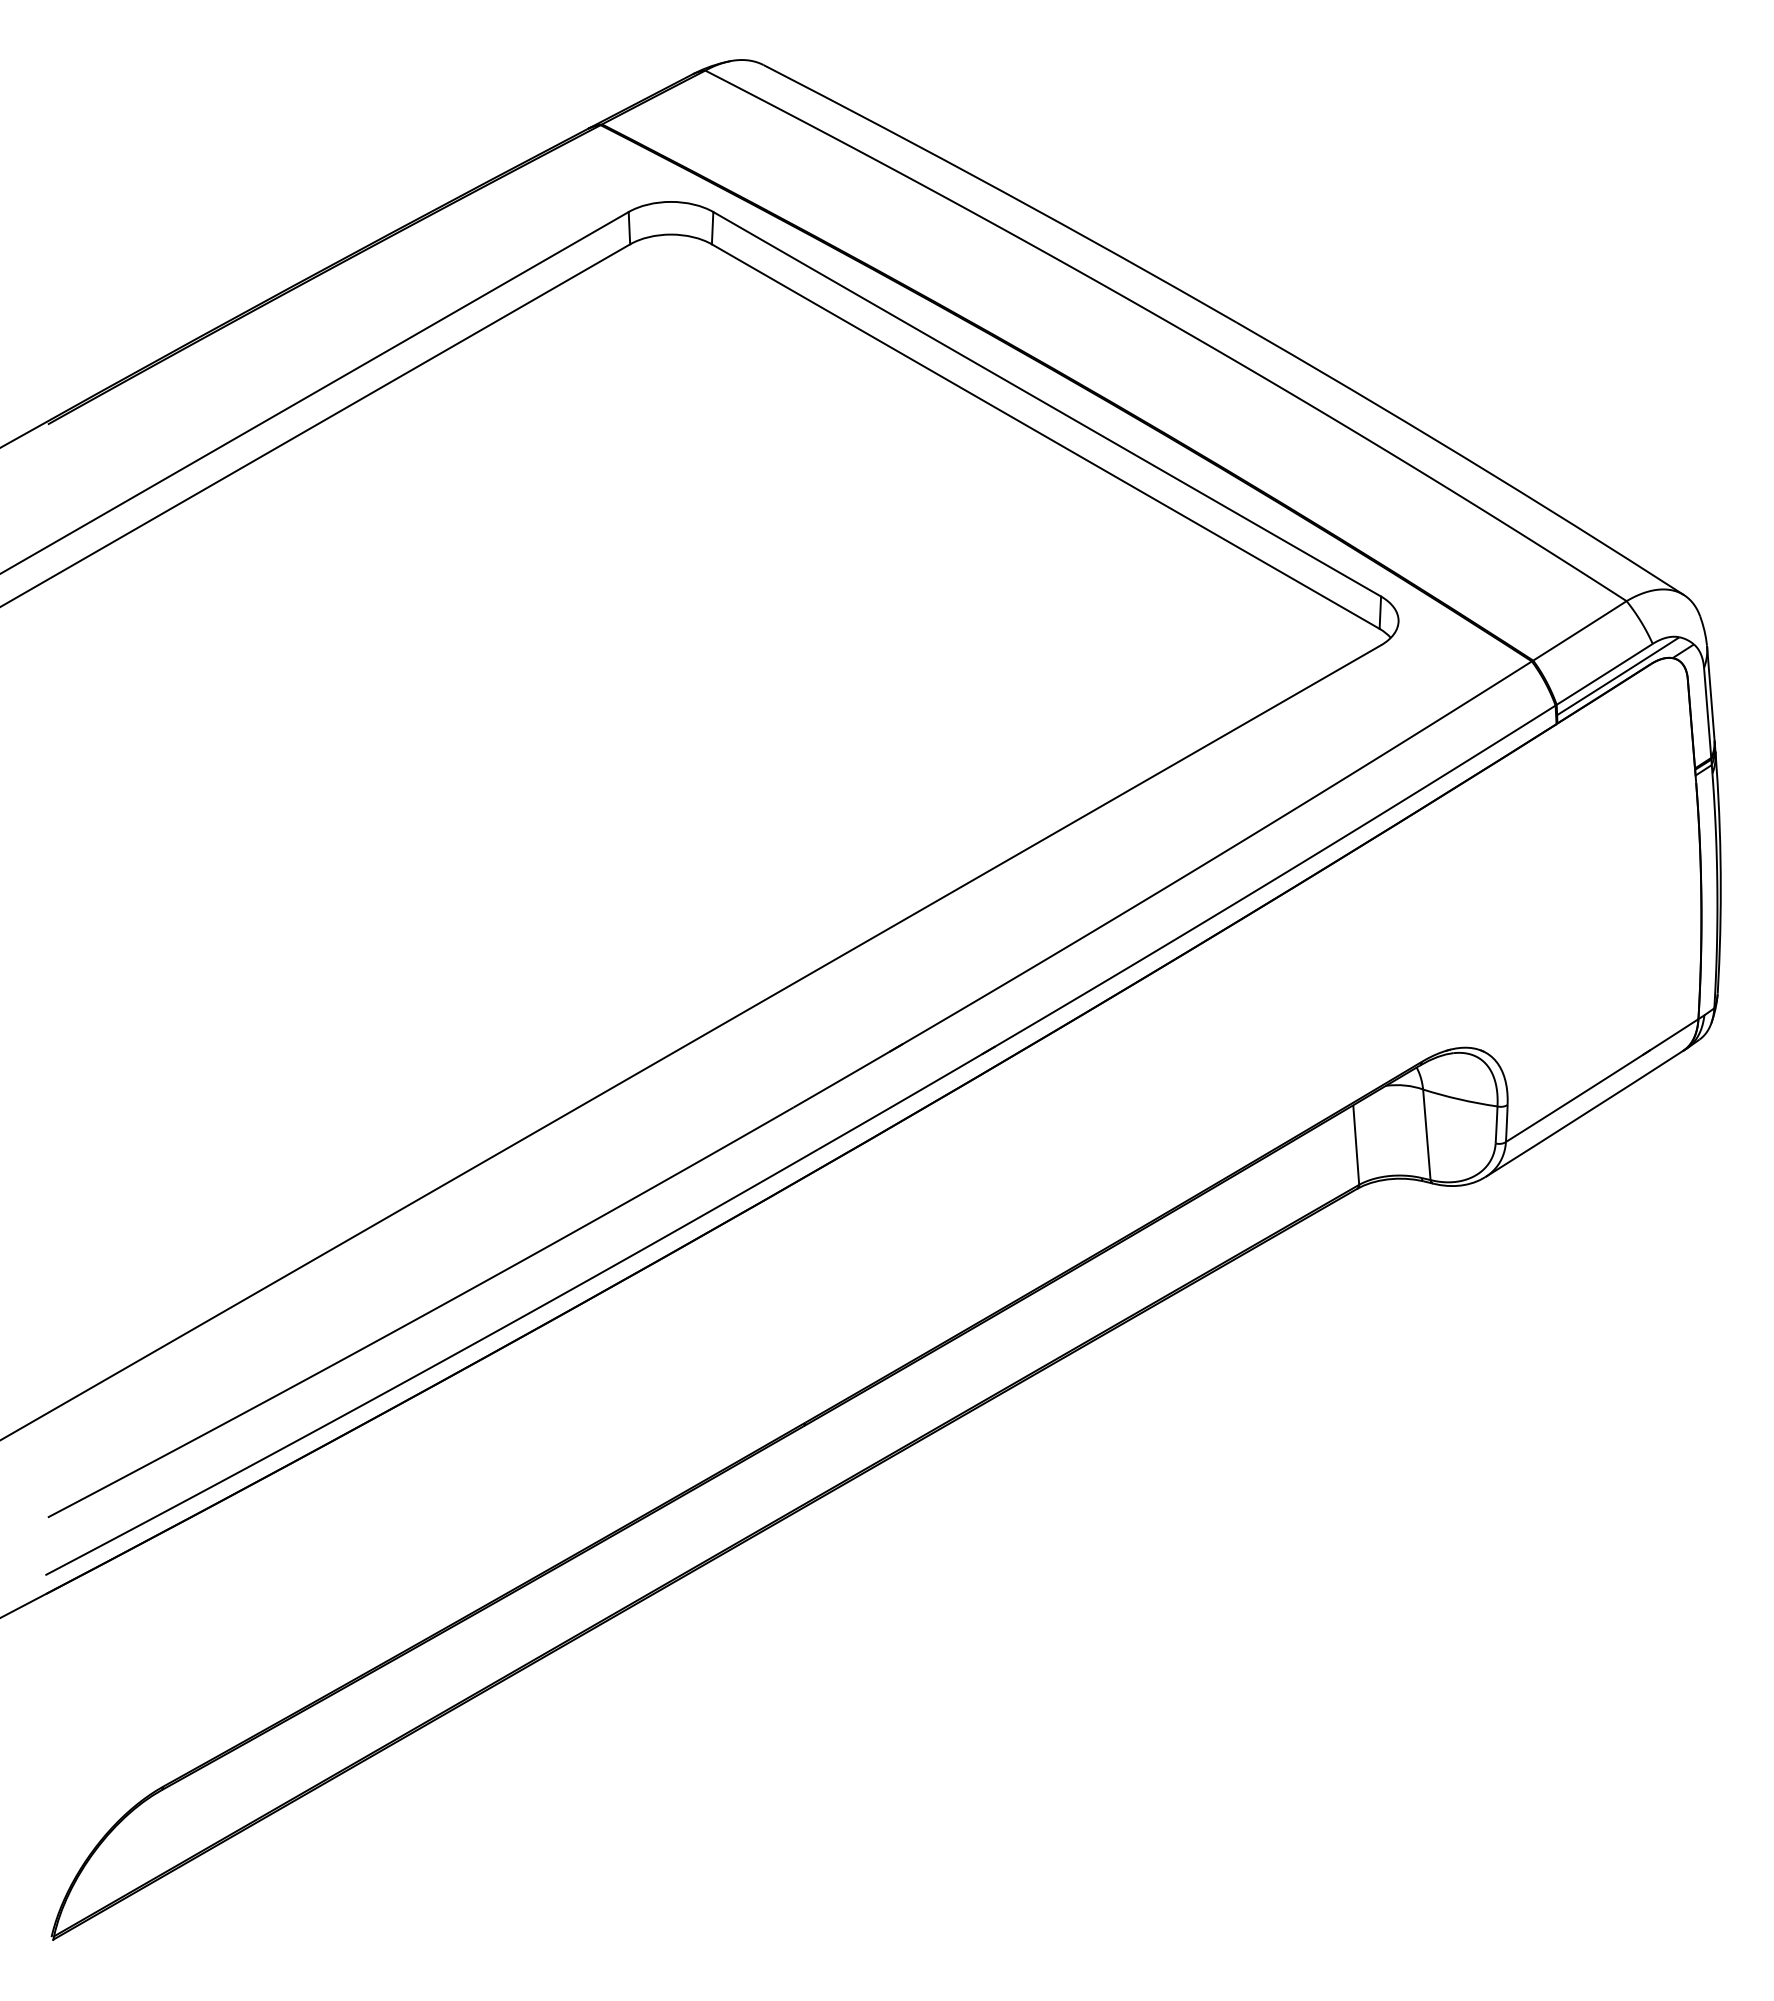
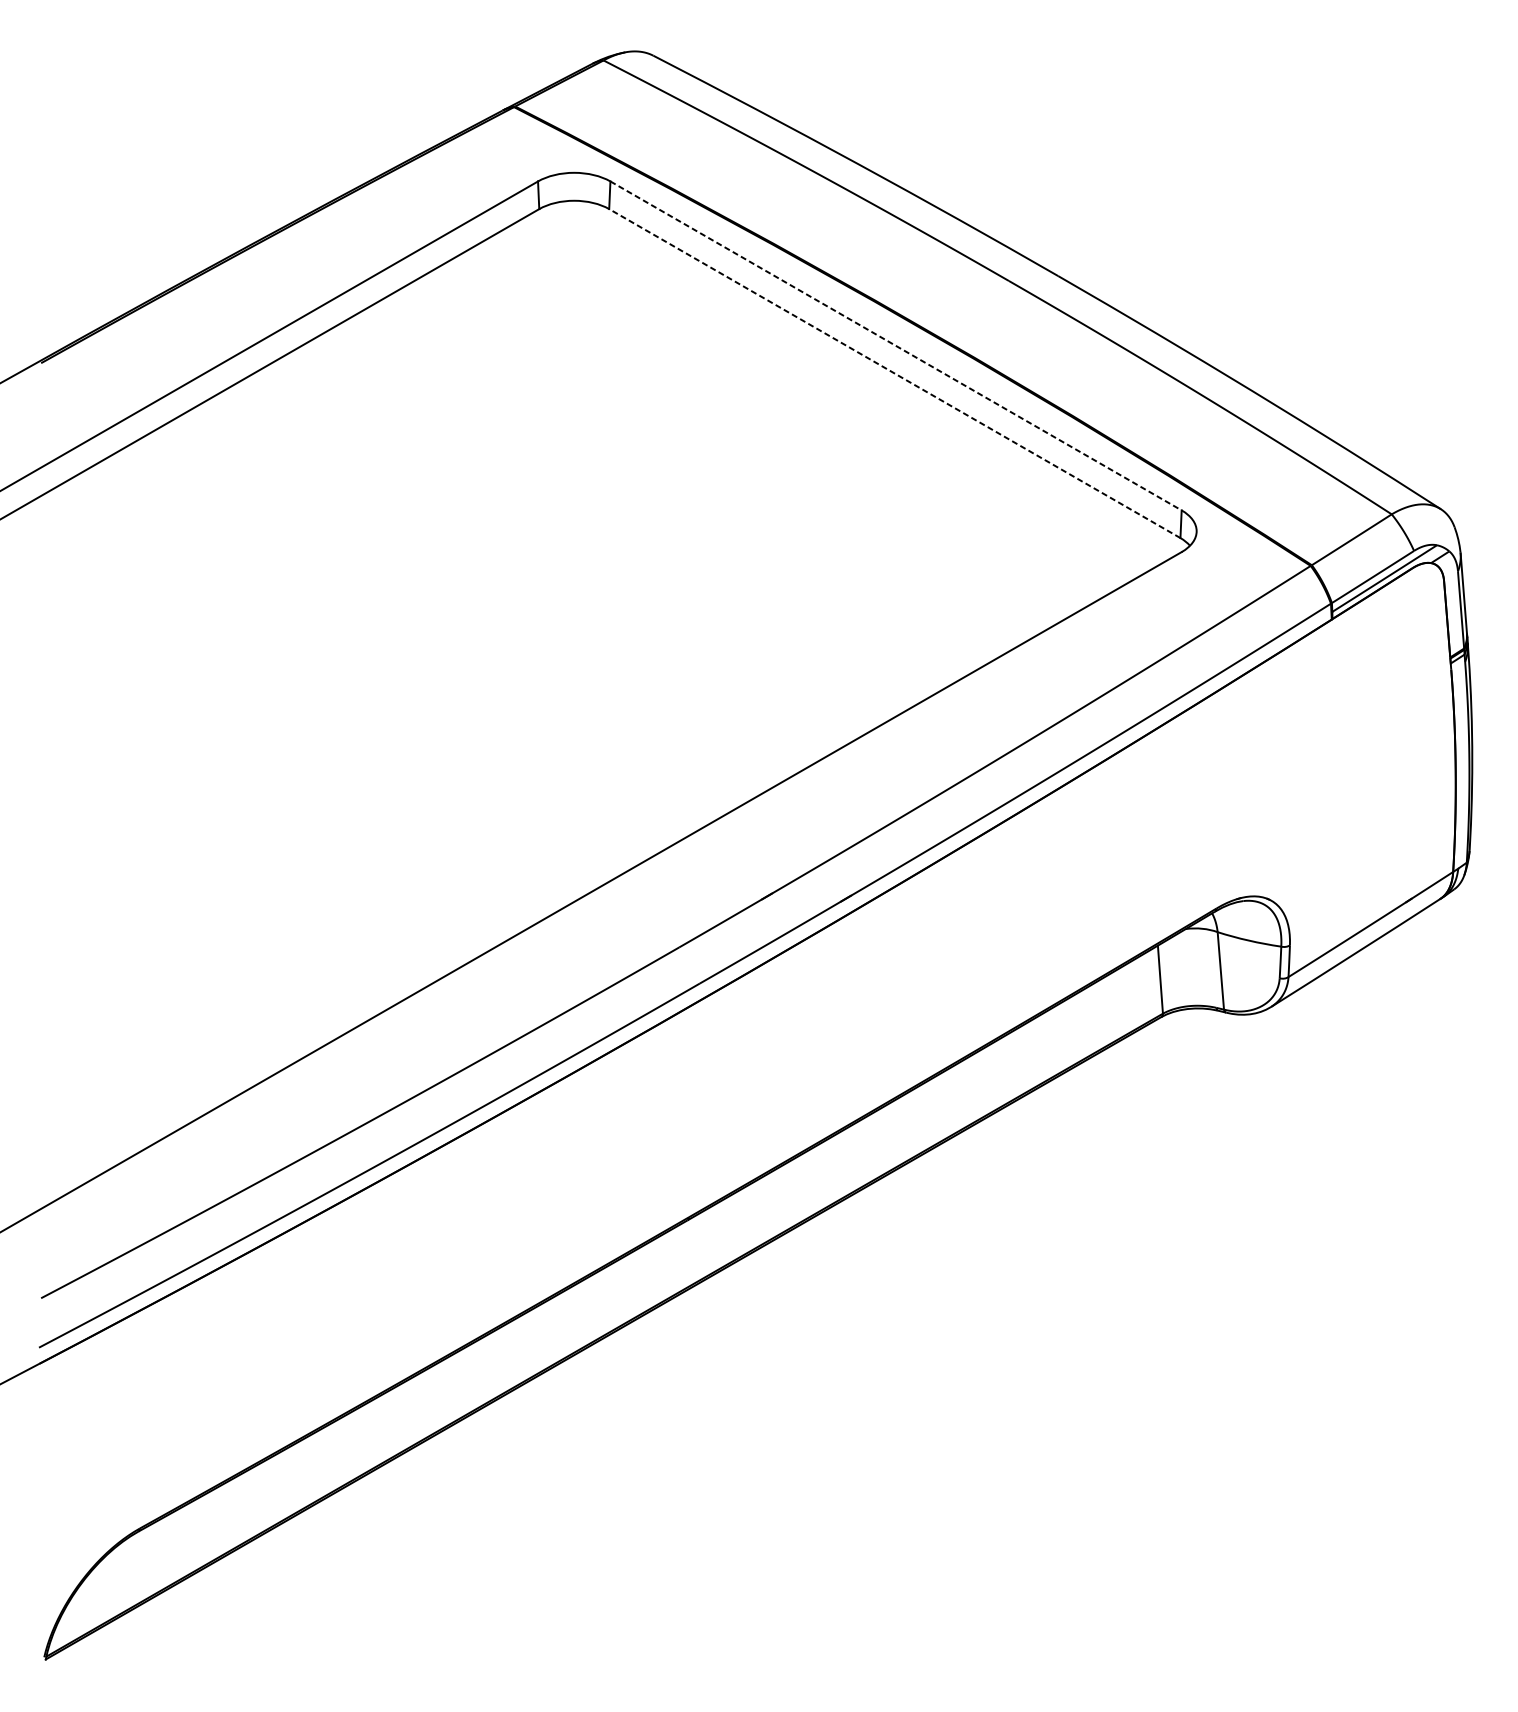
line: (1047, 404) -> (896, 346), solid -> dashed
line: (1045, 436) -> (894, 373), solid -> dashed

